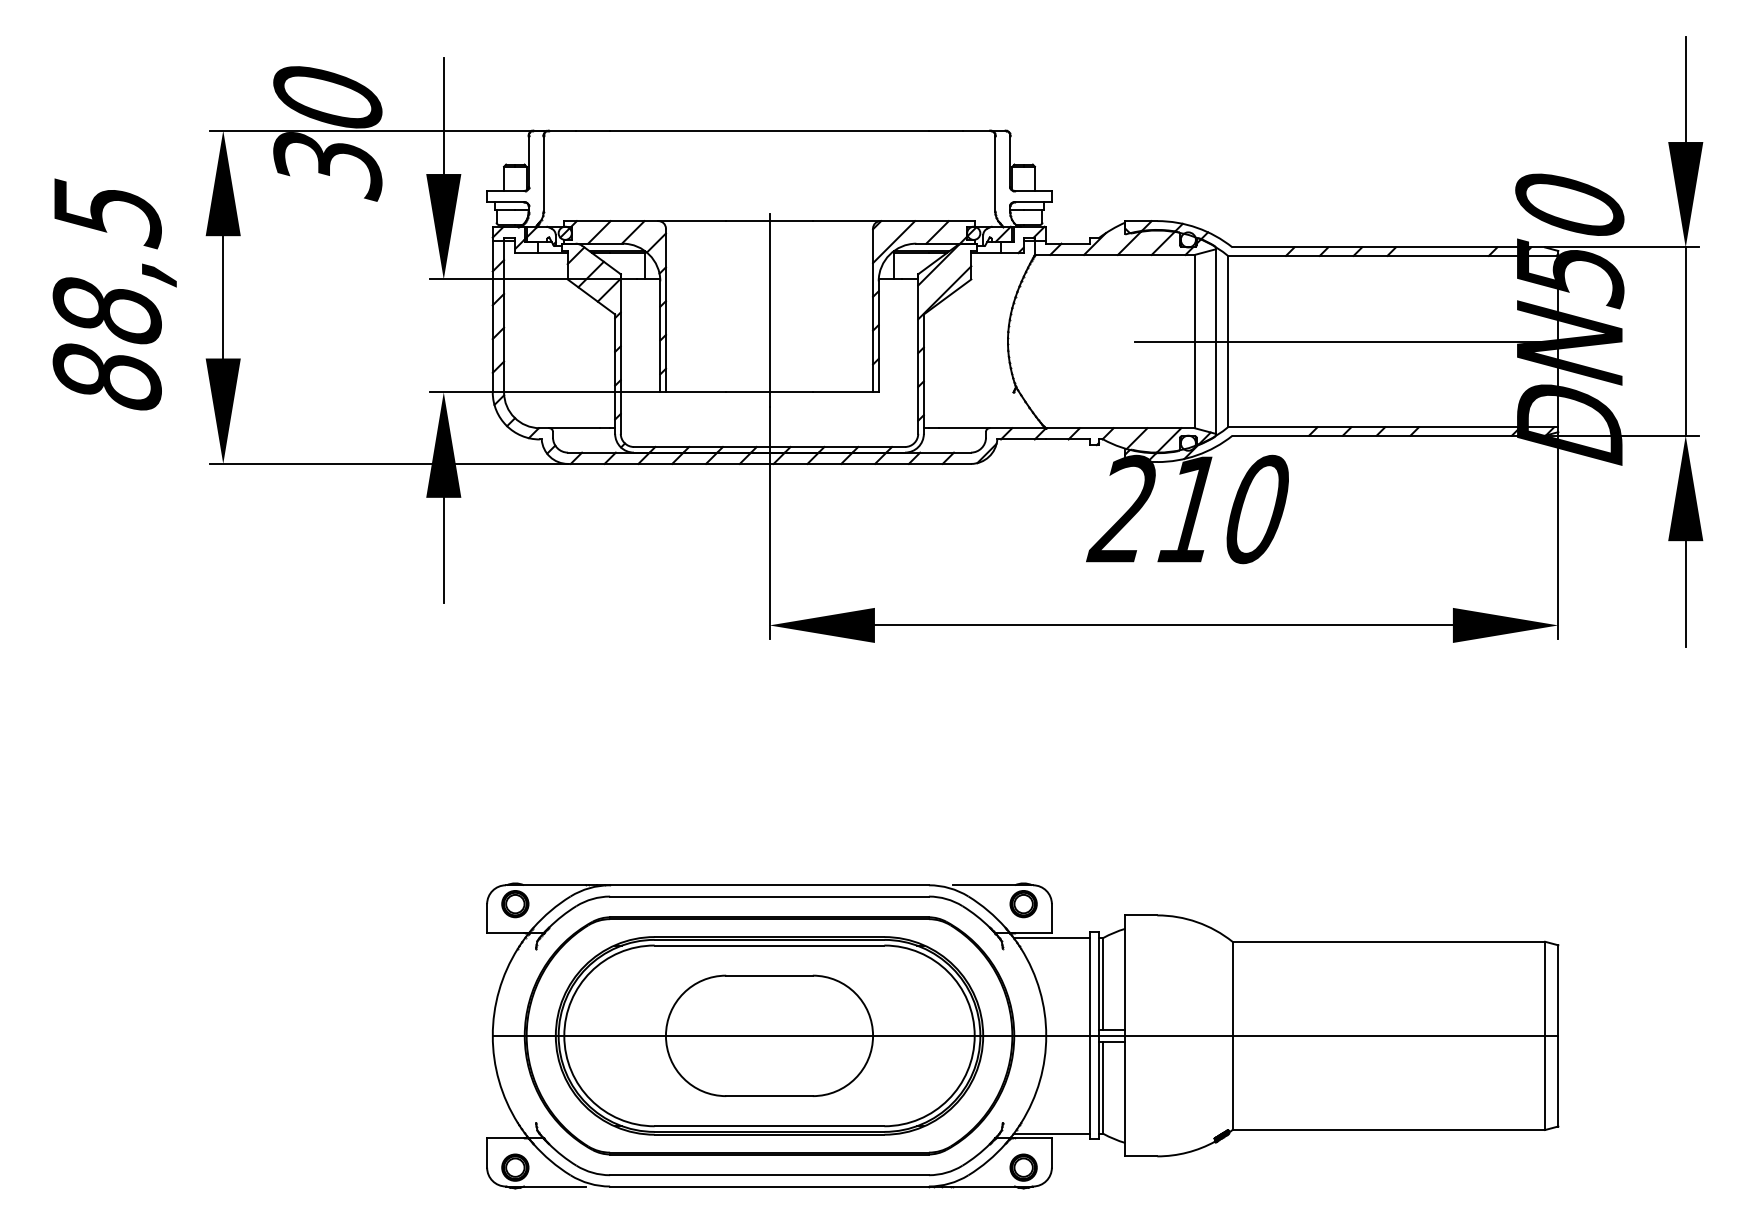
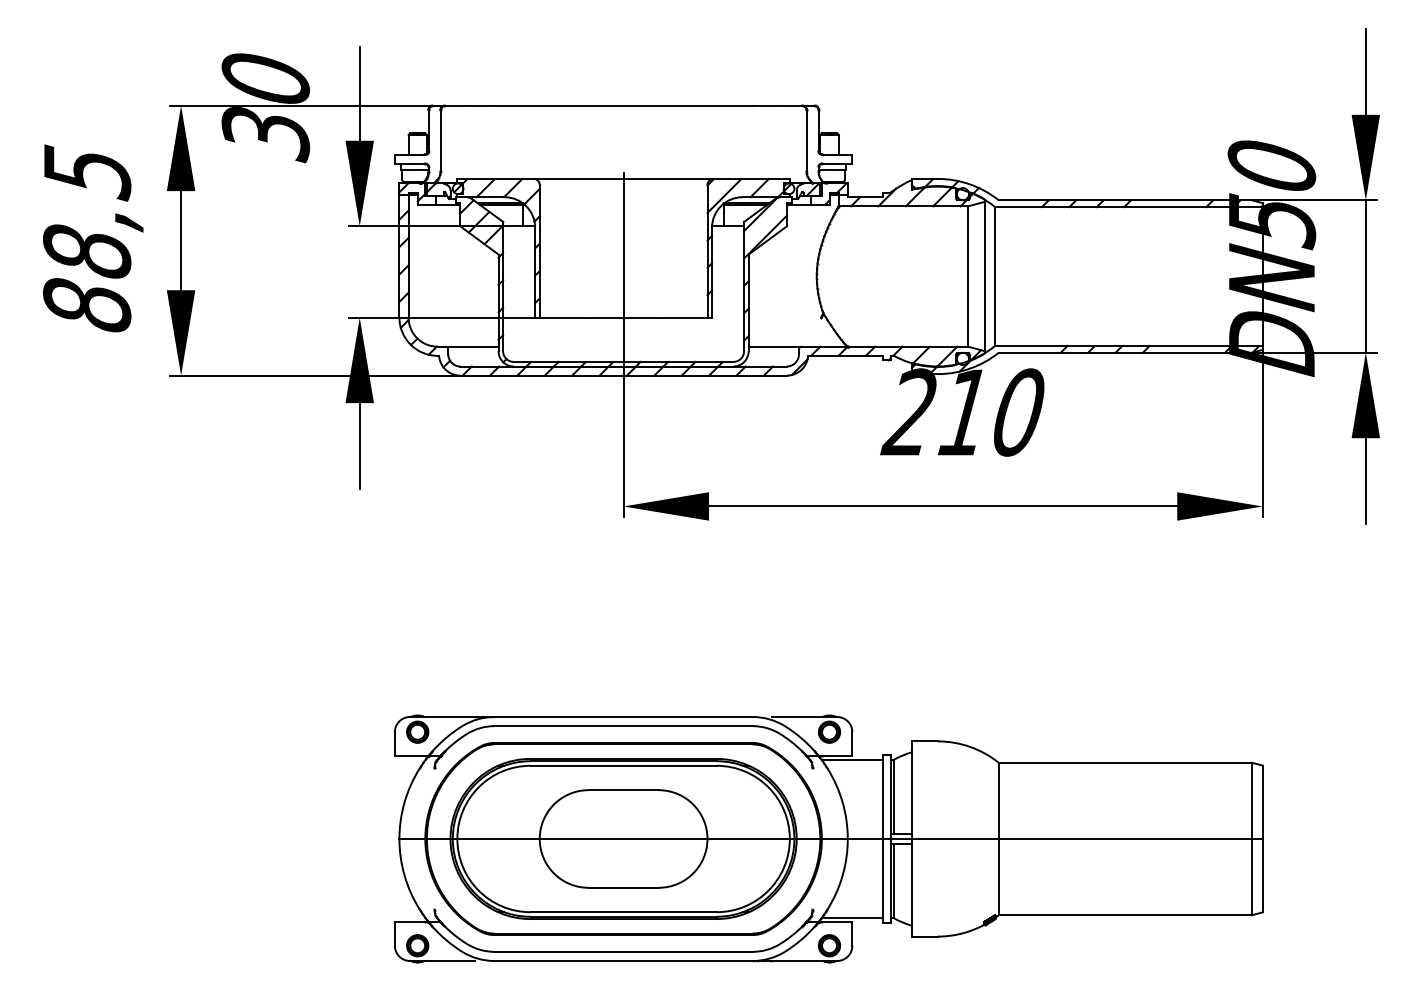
line: (1353, 341) -> (1096, 276), removed

